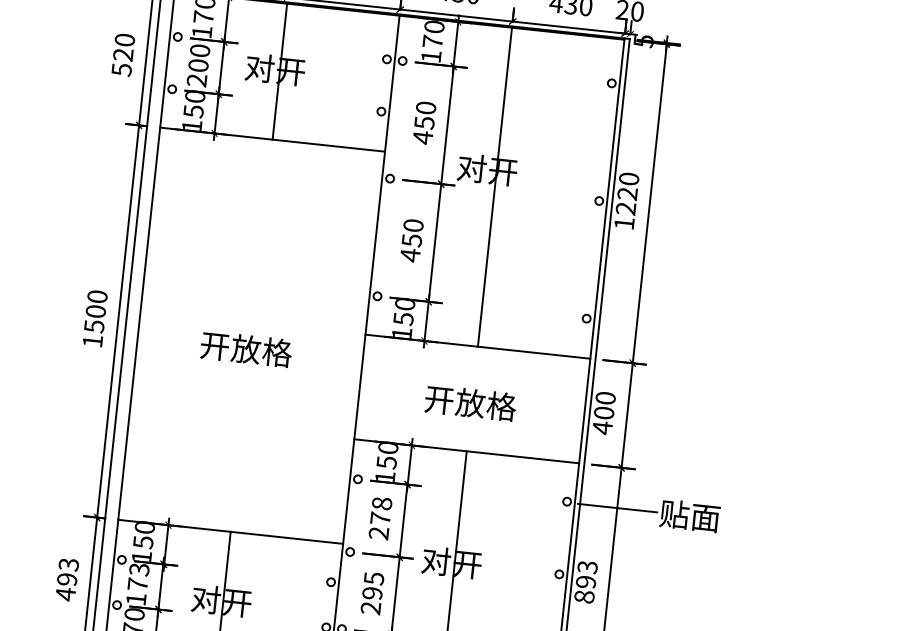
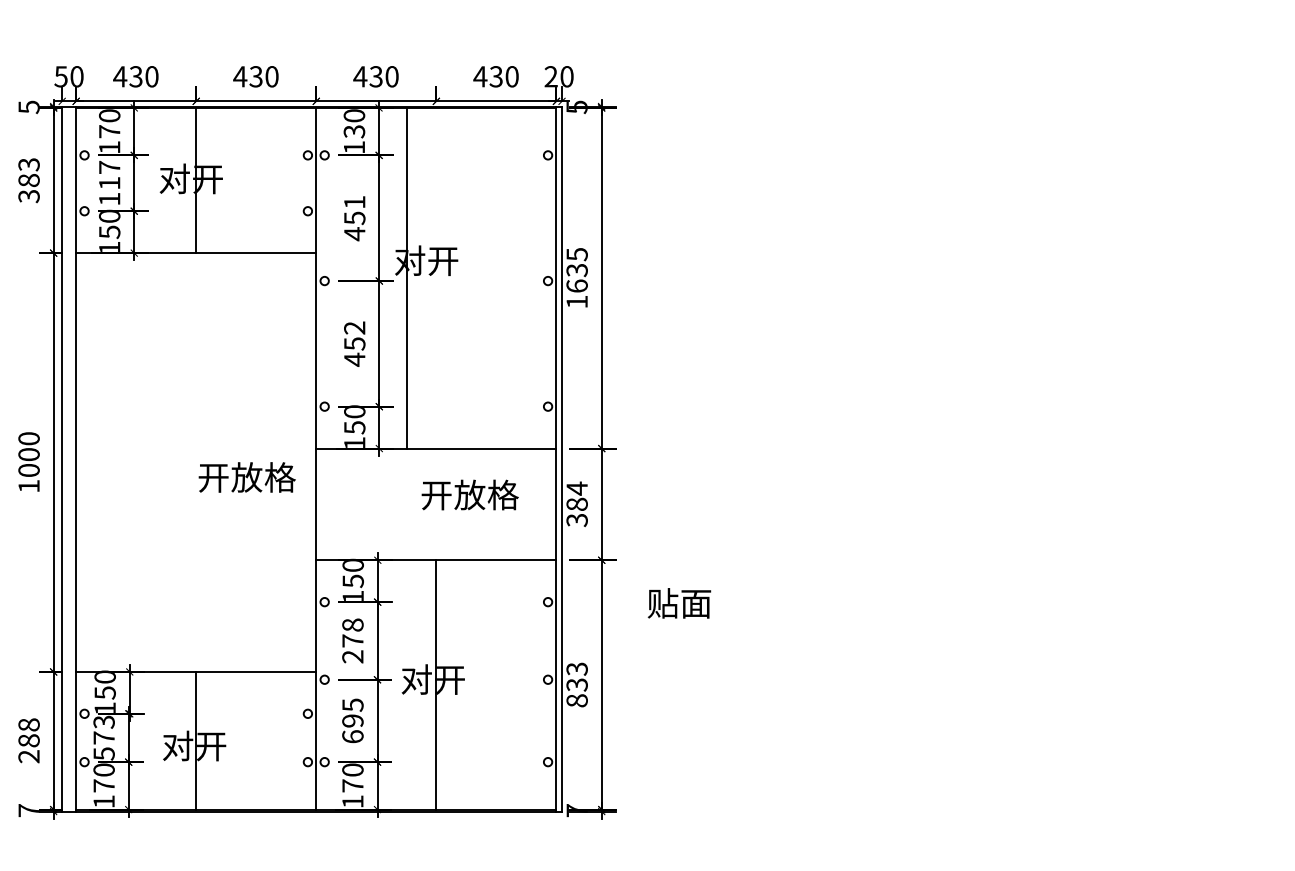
text: (432, 41) -> (354, 131), 170 -> 130
text: (122, 54) -> (28, 180), 520 -> 383
text: (198, 64) -> (109, 182), 200 -> 117
text: (425, 107) -> (354, 201), 450 -> 451
line: (495, 186) -> (407, 277), moved
text: (626, 193) -> (576, 270), 1220 -> 1635
text: (413, 225) -> (354, 327), 450 -> 452
text: (93, 326) -> (28, 470), 1500 -> 1000
text: (245, 349) -> (246, 477), moved
text: (470, 402) -> (469, 494), moved
text: (603, 413) -> (576, 504), 400 -> 384
line: (617, 508) -> (601, 603), removed
text: (66, 579) -> (28, 740), 493 -> 288
text: (585, 581) -> (576, 684), 893 -> 833
text: (135, 598) -> (103, 753), 173 -> 573
text: (370, 607) -> (352, 736), 295 -> 695

